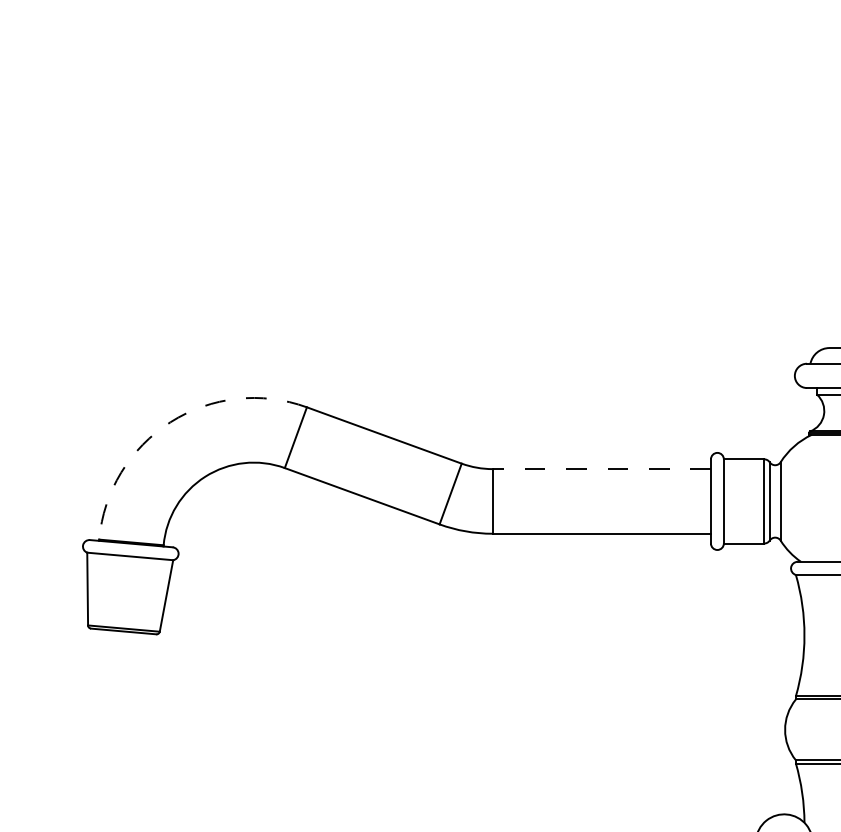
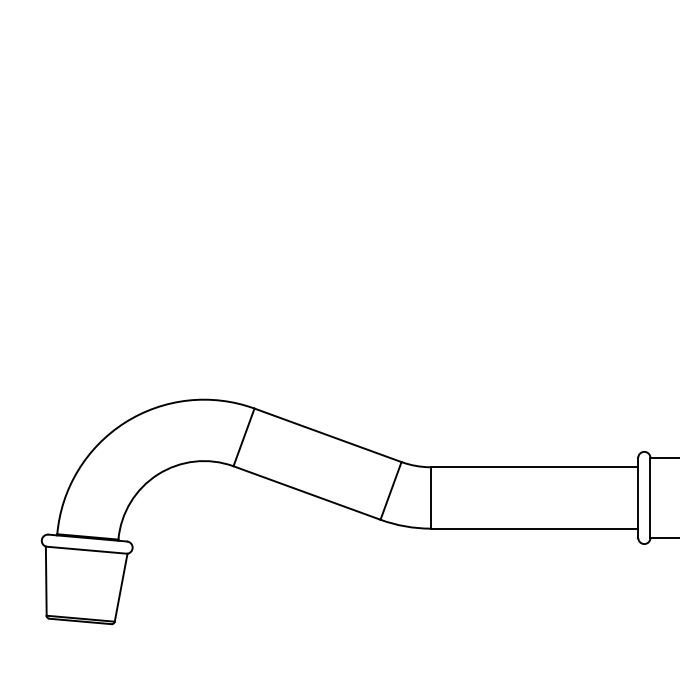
arc: (170, 422) -> (124, 422), dashed -> solid
line: (601, 469) -> (534, 467), dashed -> solid

